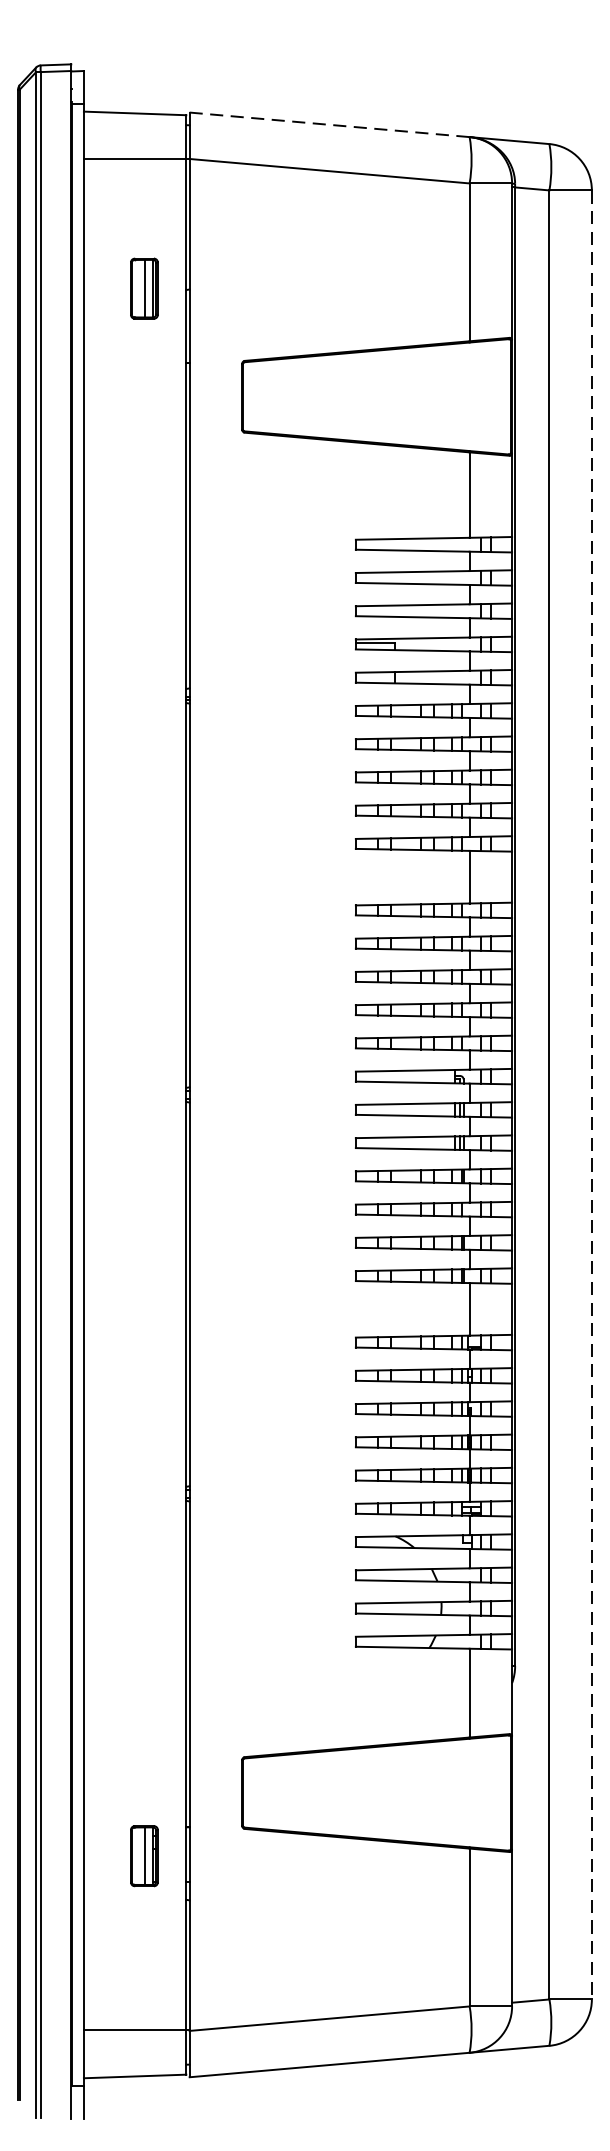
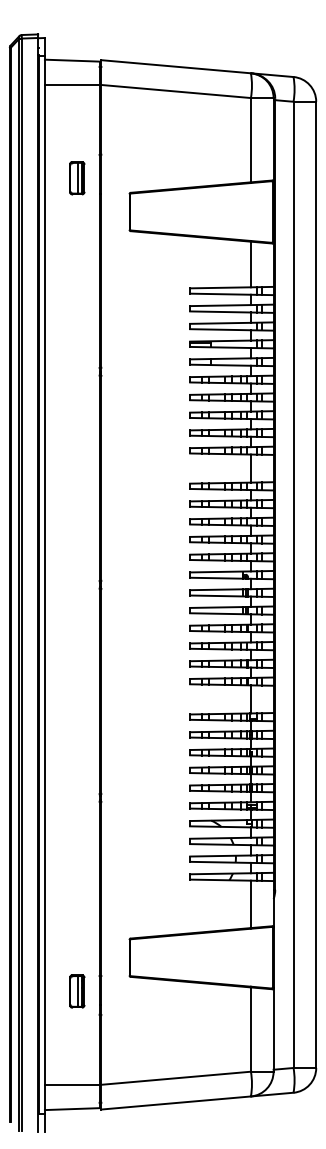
line: (330, 124) -> (176, 66), dashed -> solid
part: (144, 289) -> (77, 178), moved
line: (592, 1096) -> (316, 585), dashed -> solid

